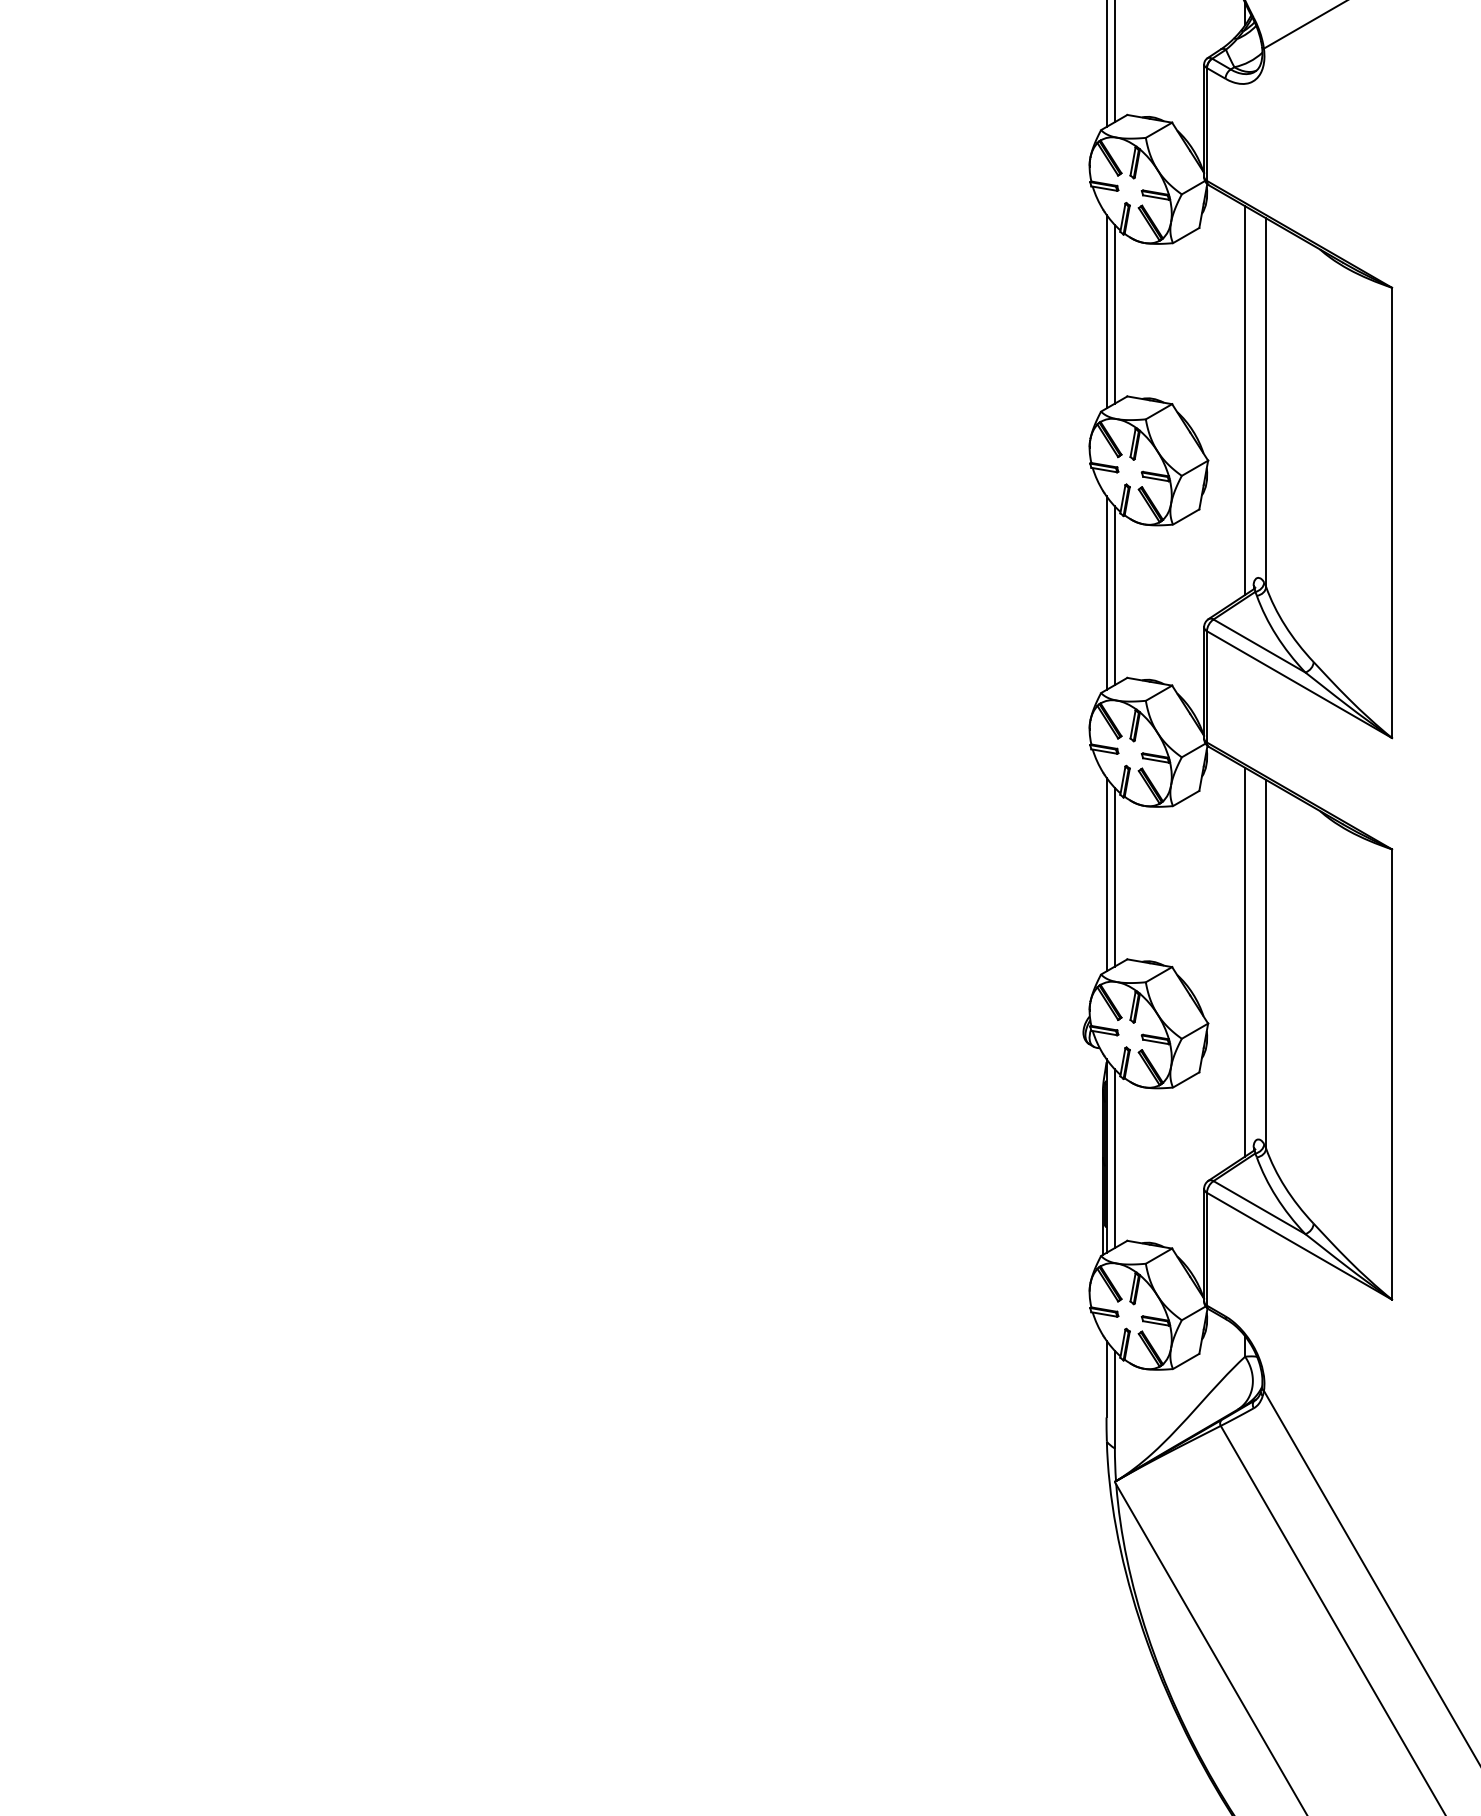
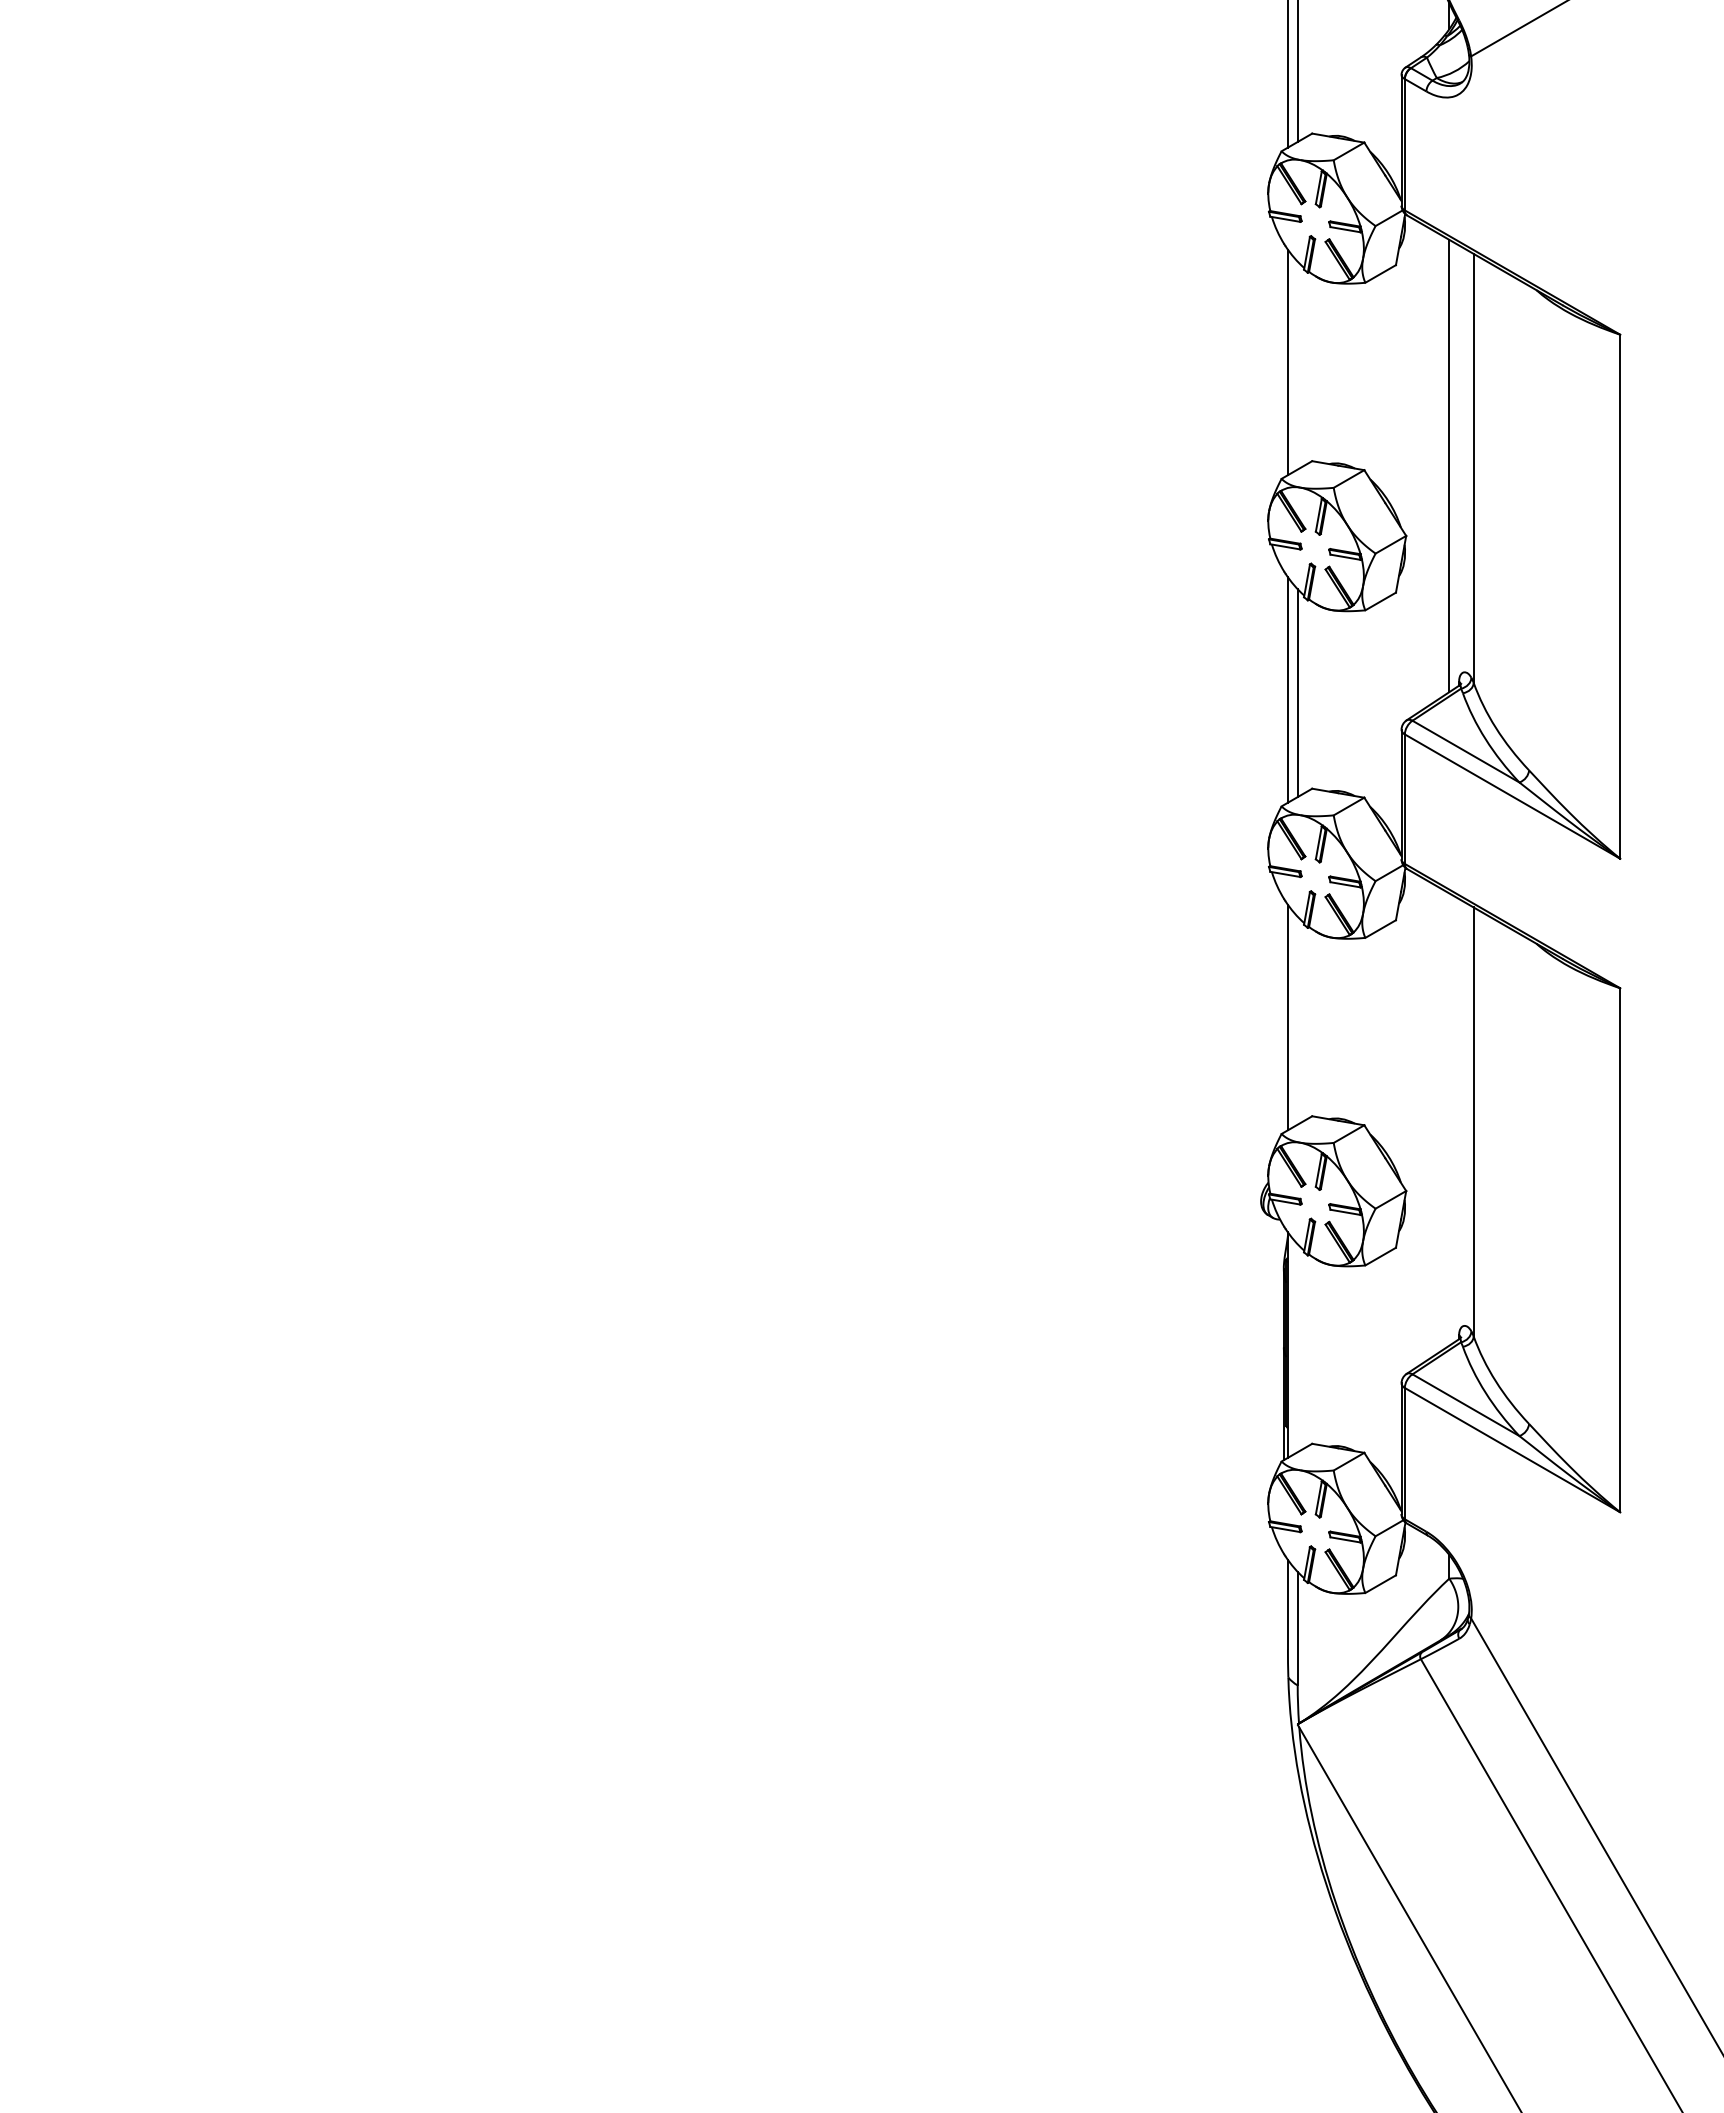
line: (1114, 314) -> (1297, 365), removed
line: (1114, 877) -> (1297, 1020), removed
line: (1245, 962) -> (1449, 1119), removed
line: (1114, 1158) -> (1297, 1348), removed

